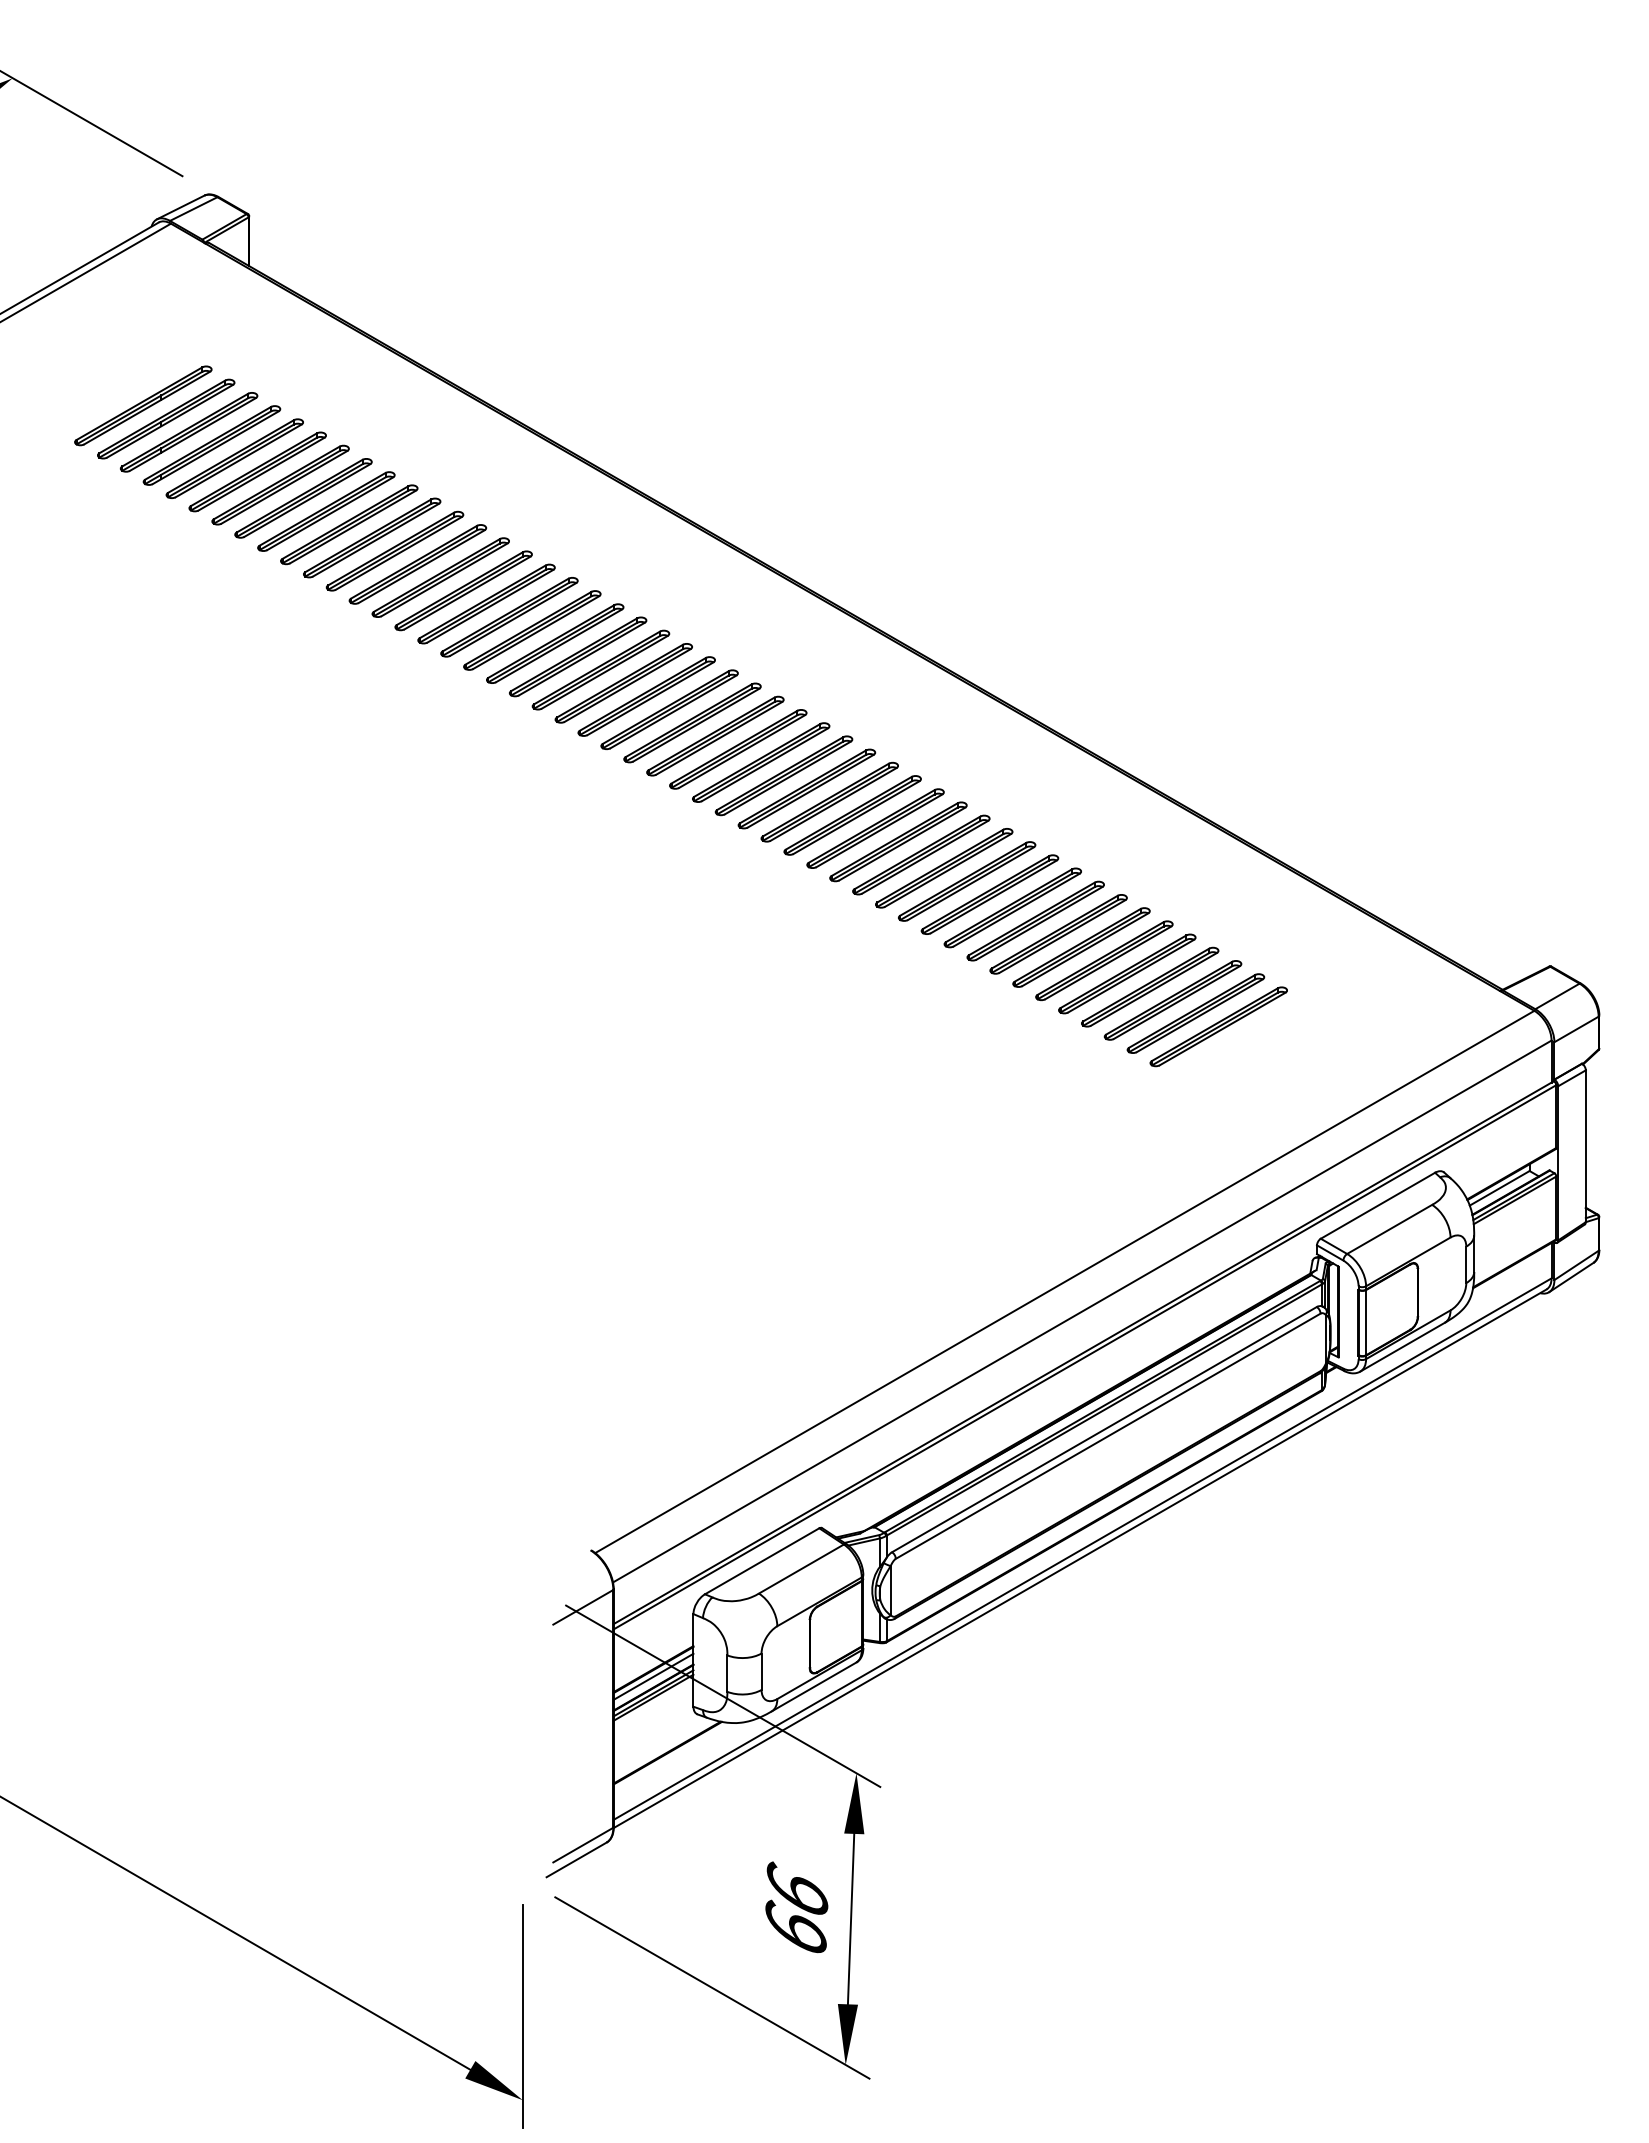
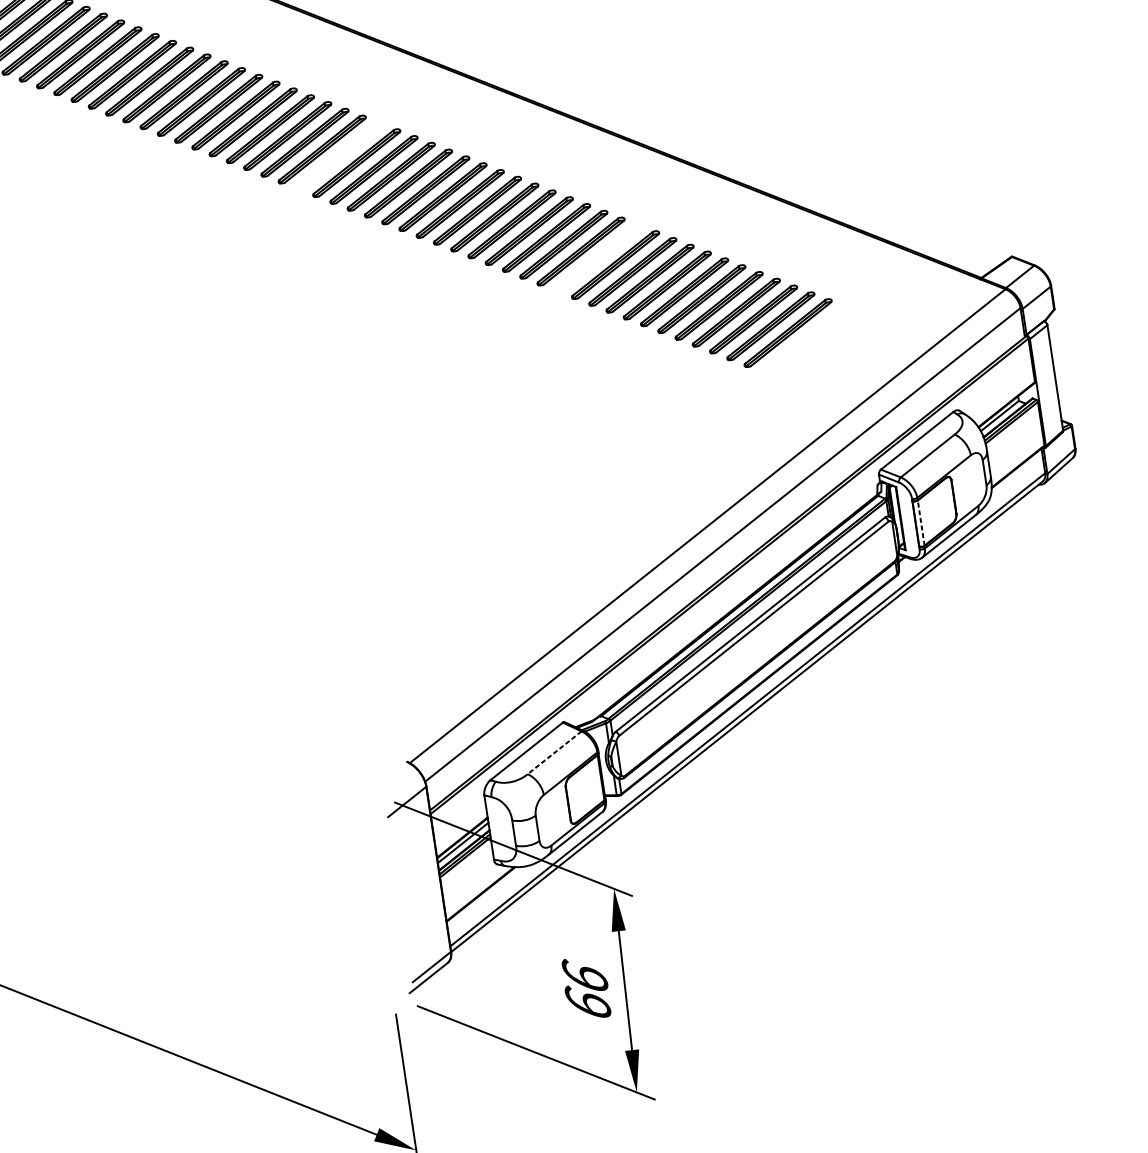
part: (623, 683) -> (339, 156), removed
part: (967, 881) -> (598, 258), removed
line: (1366, 1322) -> (921, 523), solid -> dashed
line: (800, 1569) -> (554, 753), solid -> dashed

